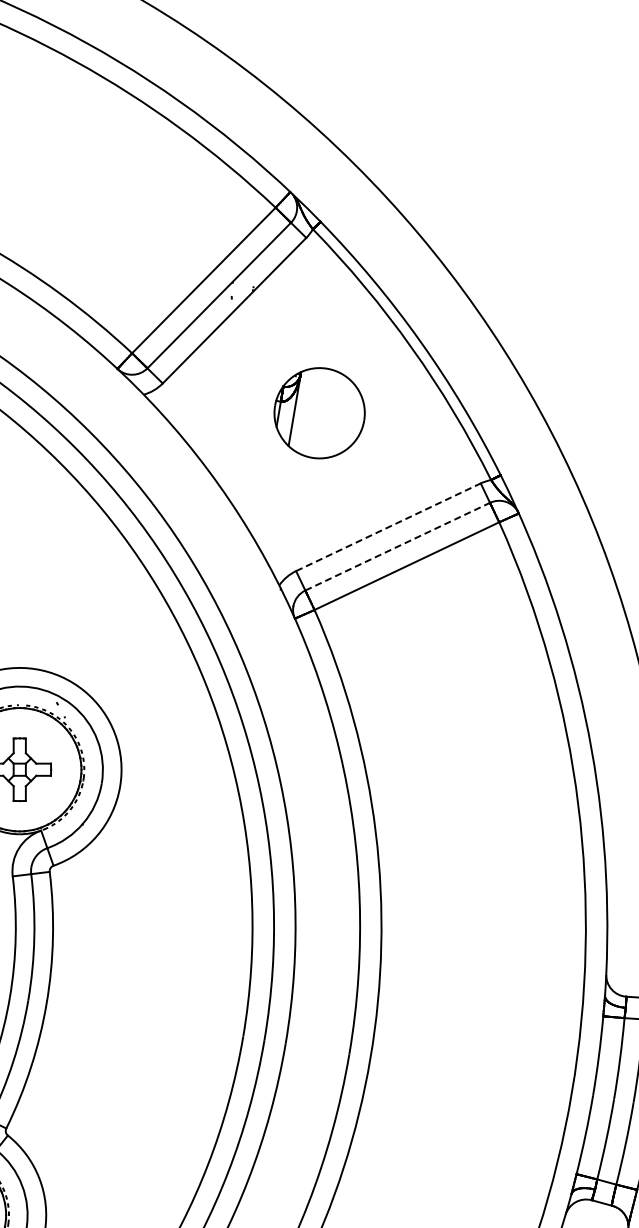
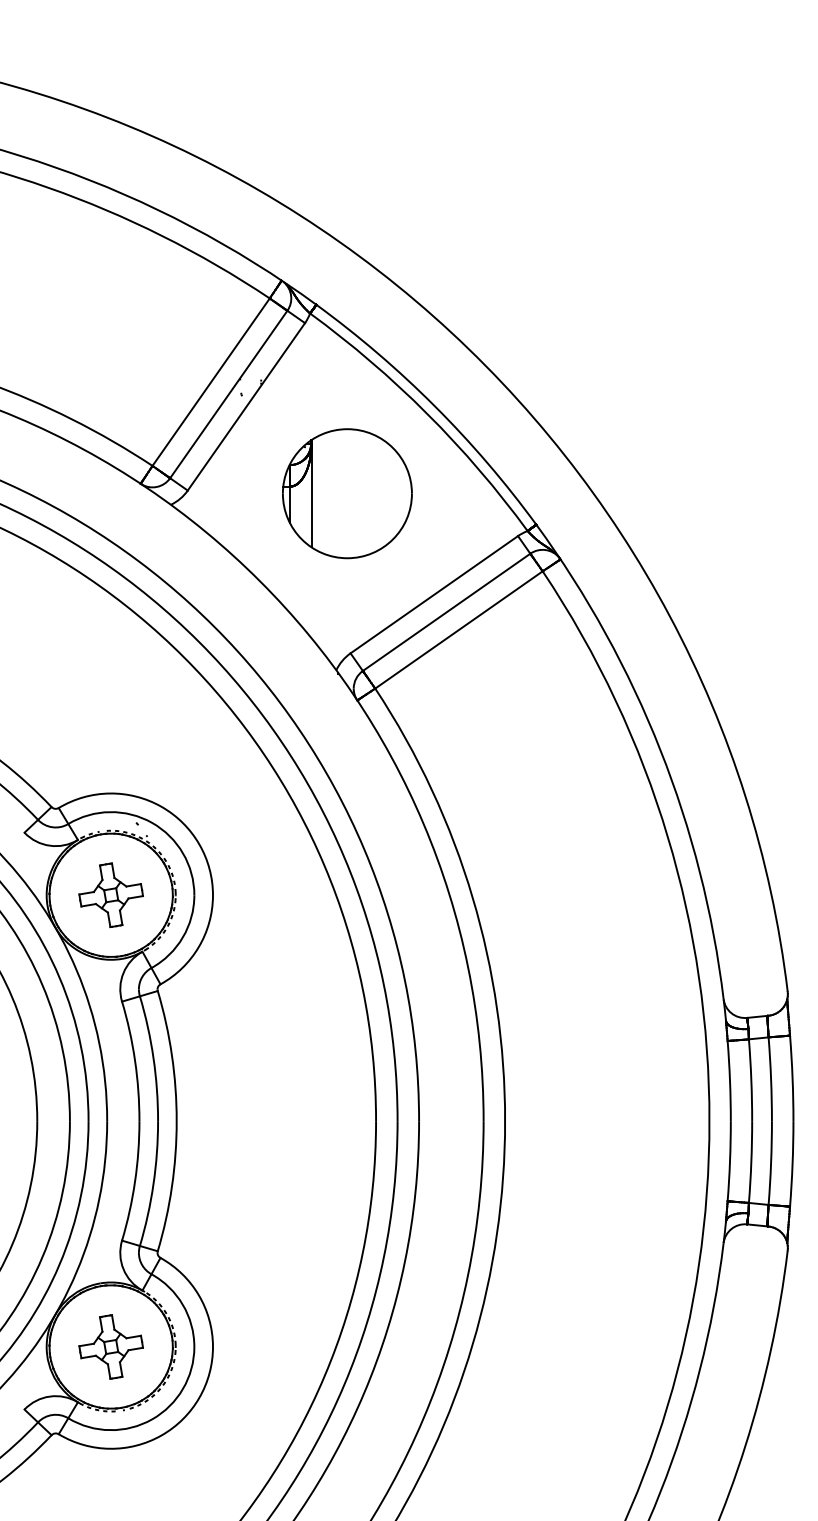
part: (319, 412) -> (347, 493), size x1.43
line: (388, 527) -> (434, 594), dashed -> solid
line: (398, 546) -> (447, 612), dashed -> solid

